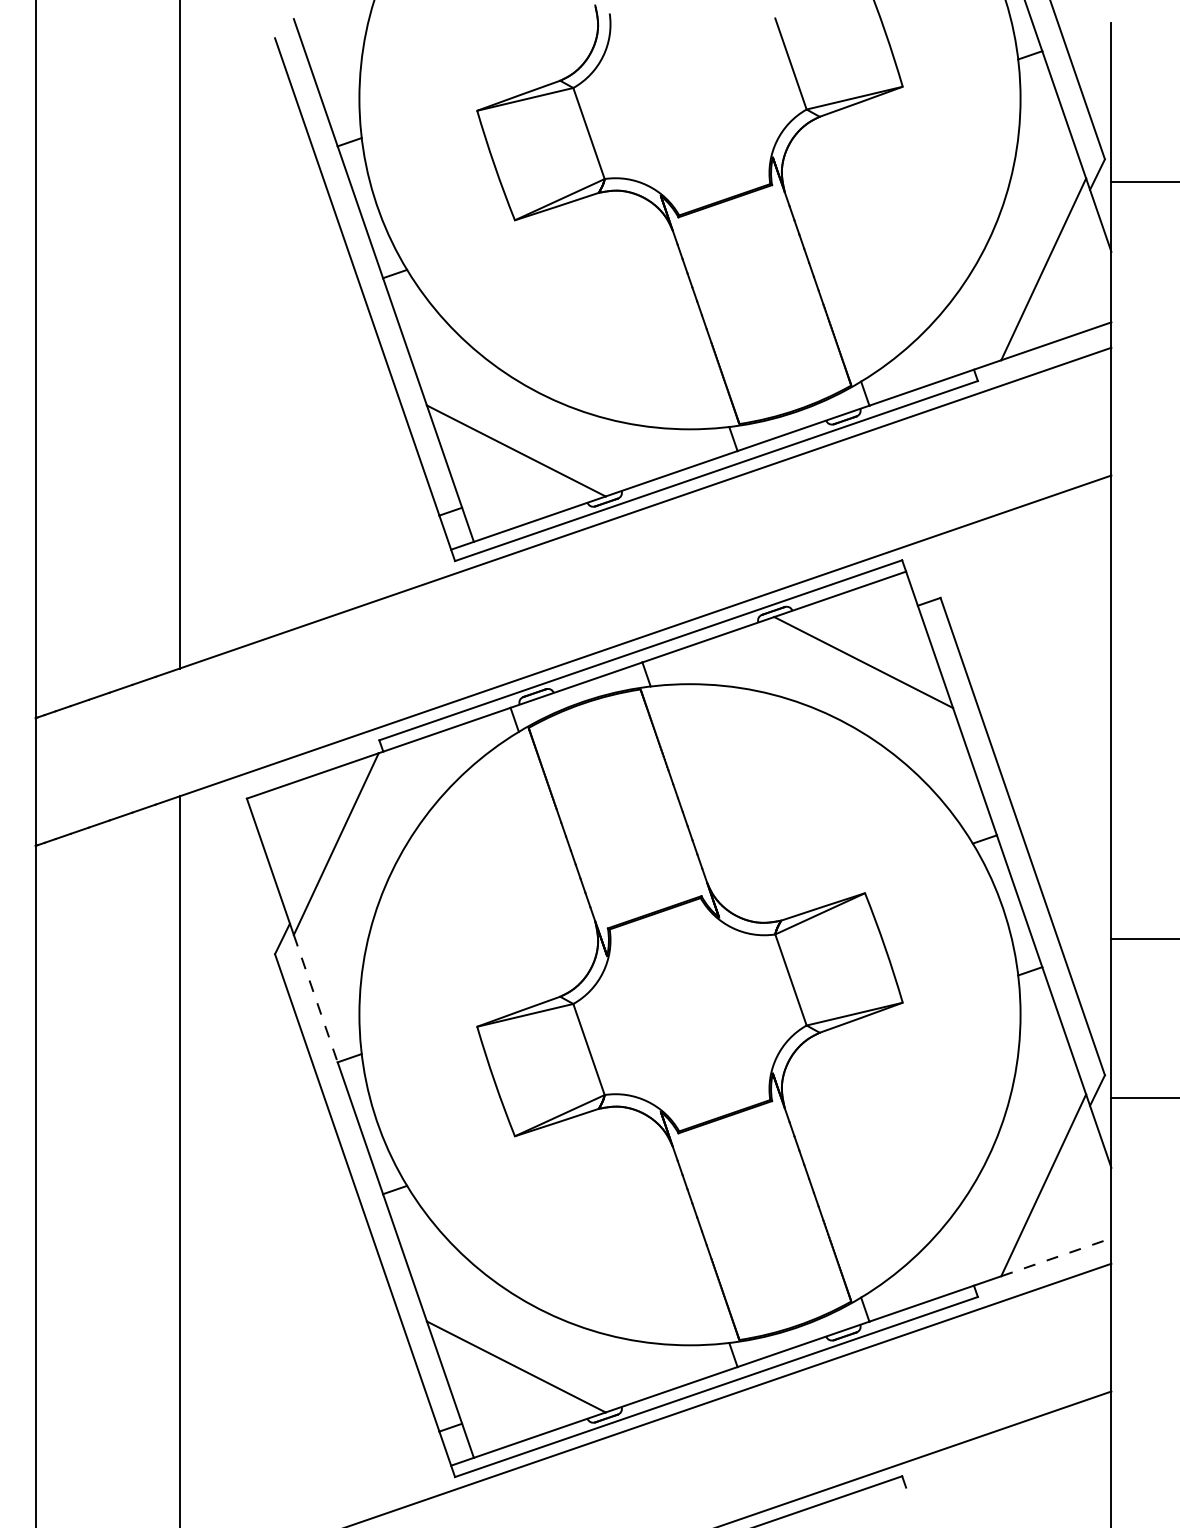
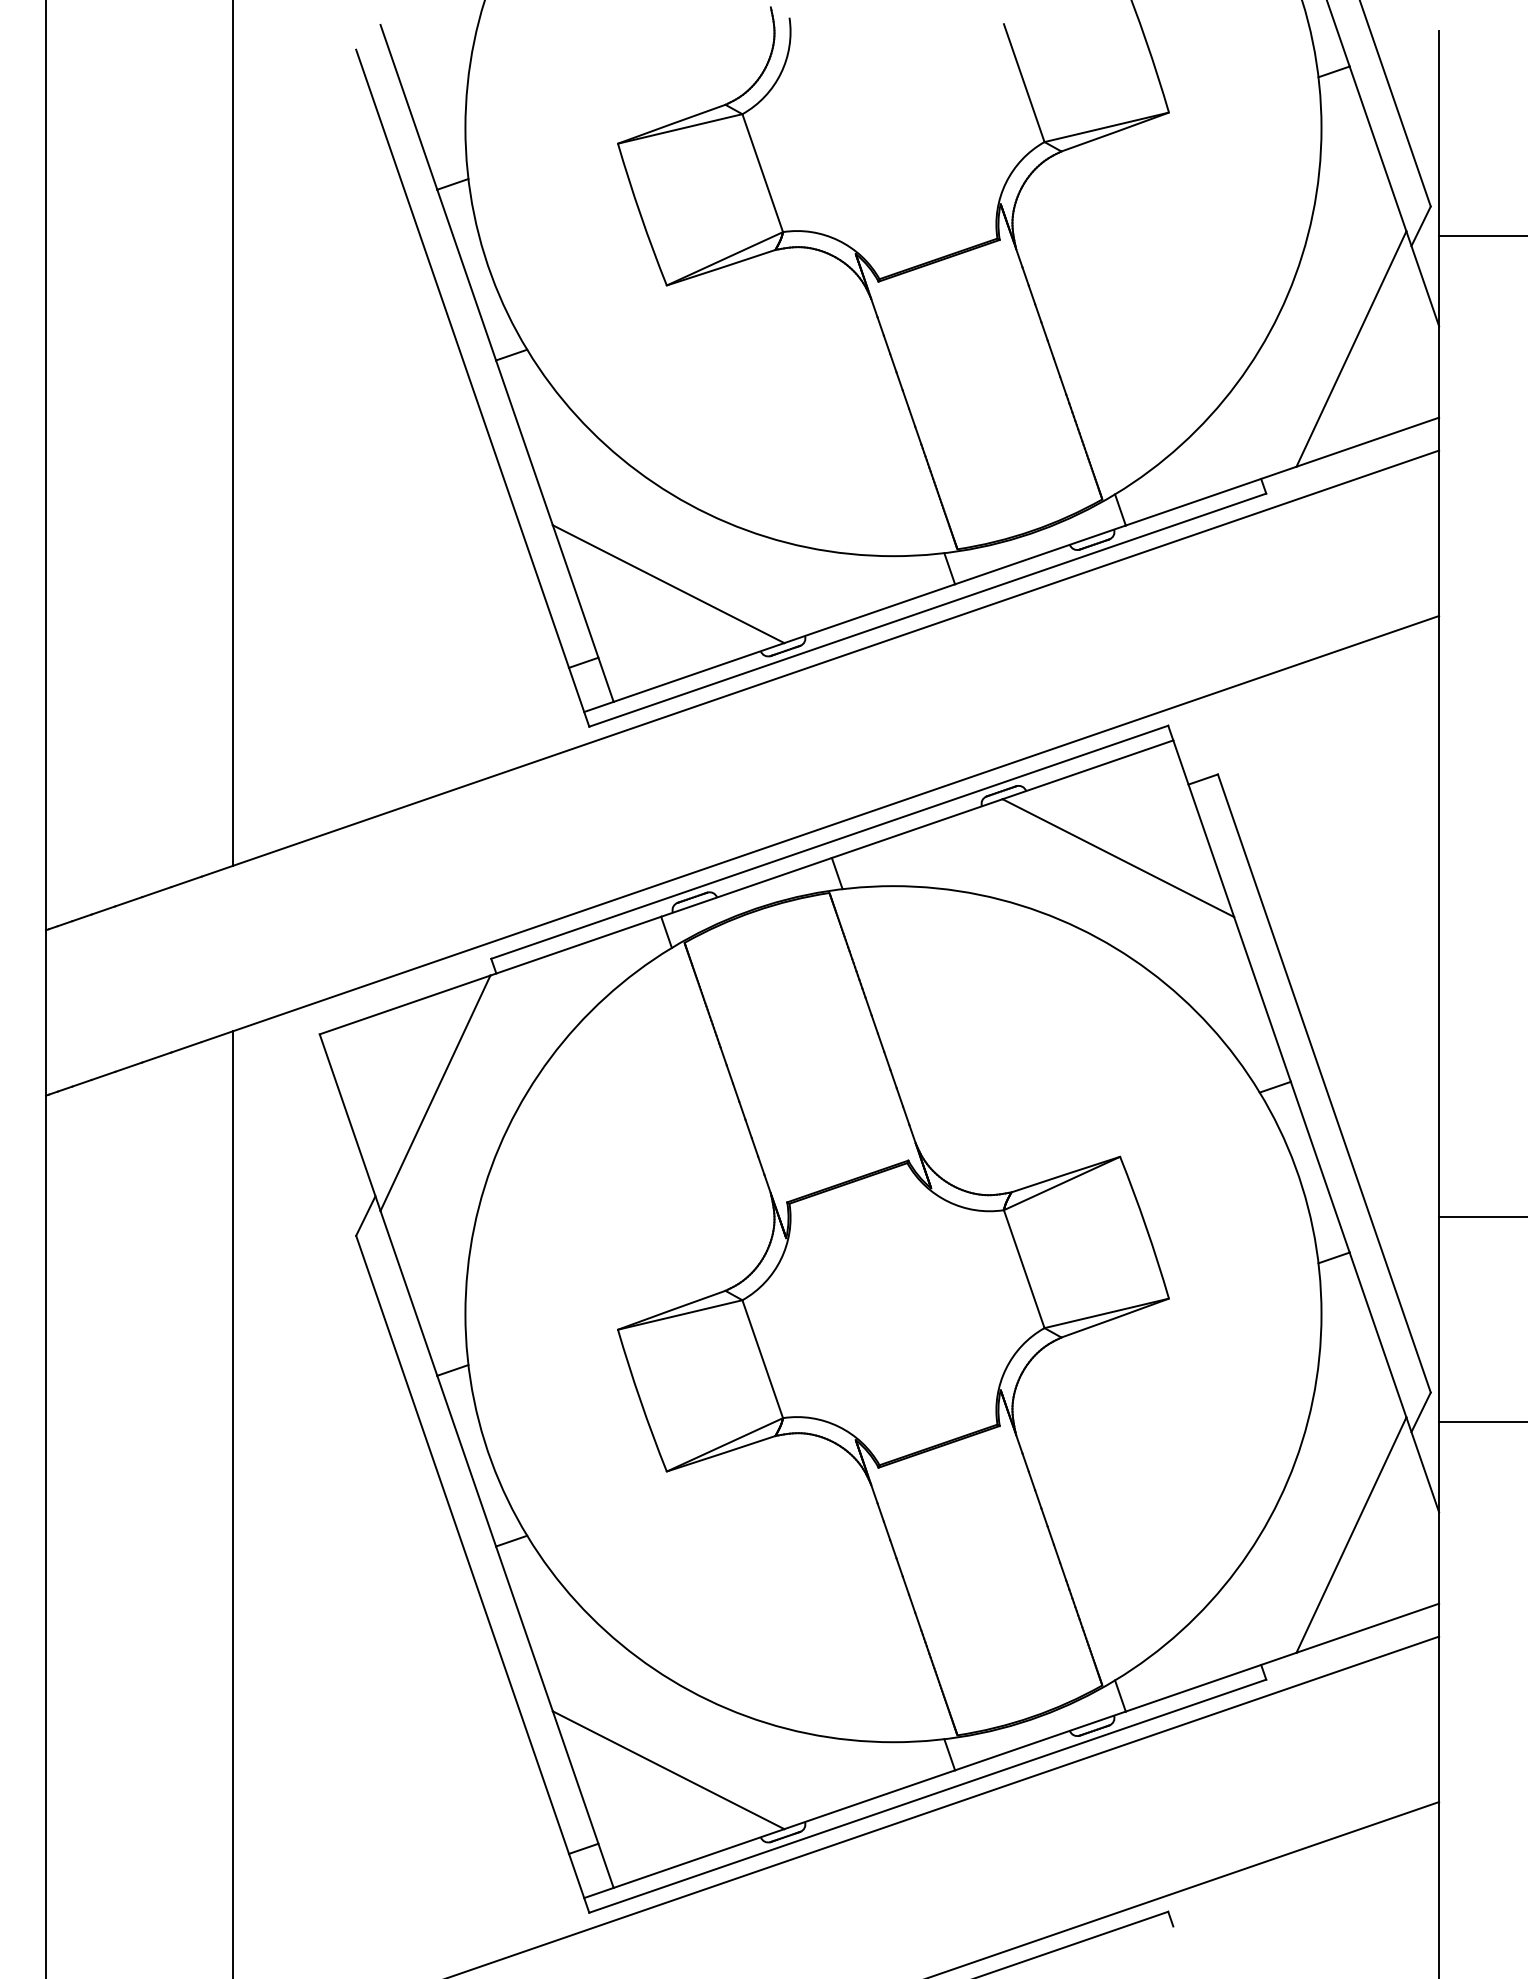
line: (316, 998) -> (409, 1293), dashed -> solid
line: (1056, 1257) -> (1368, 1628), dashed -> solid

